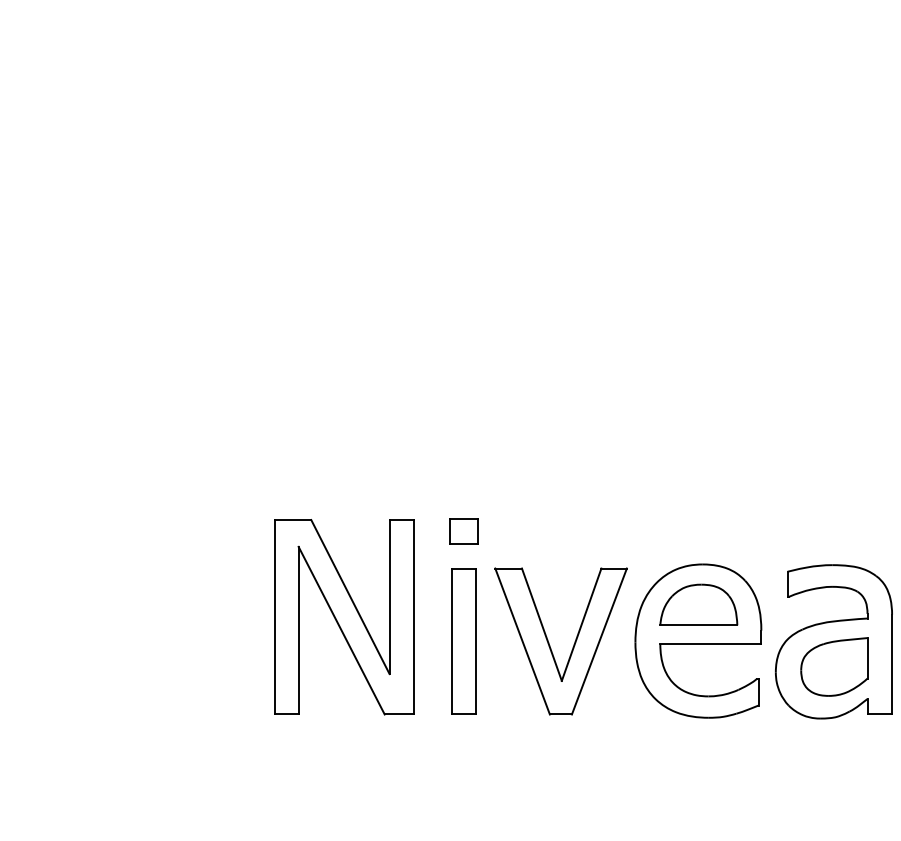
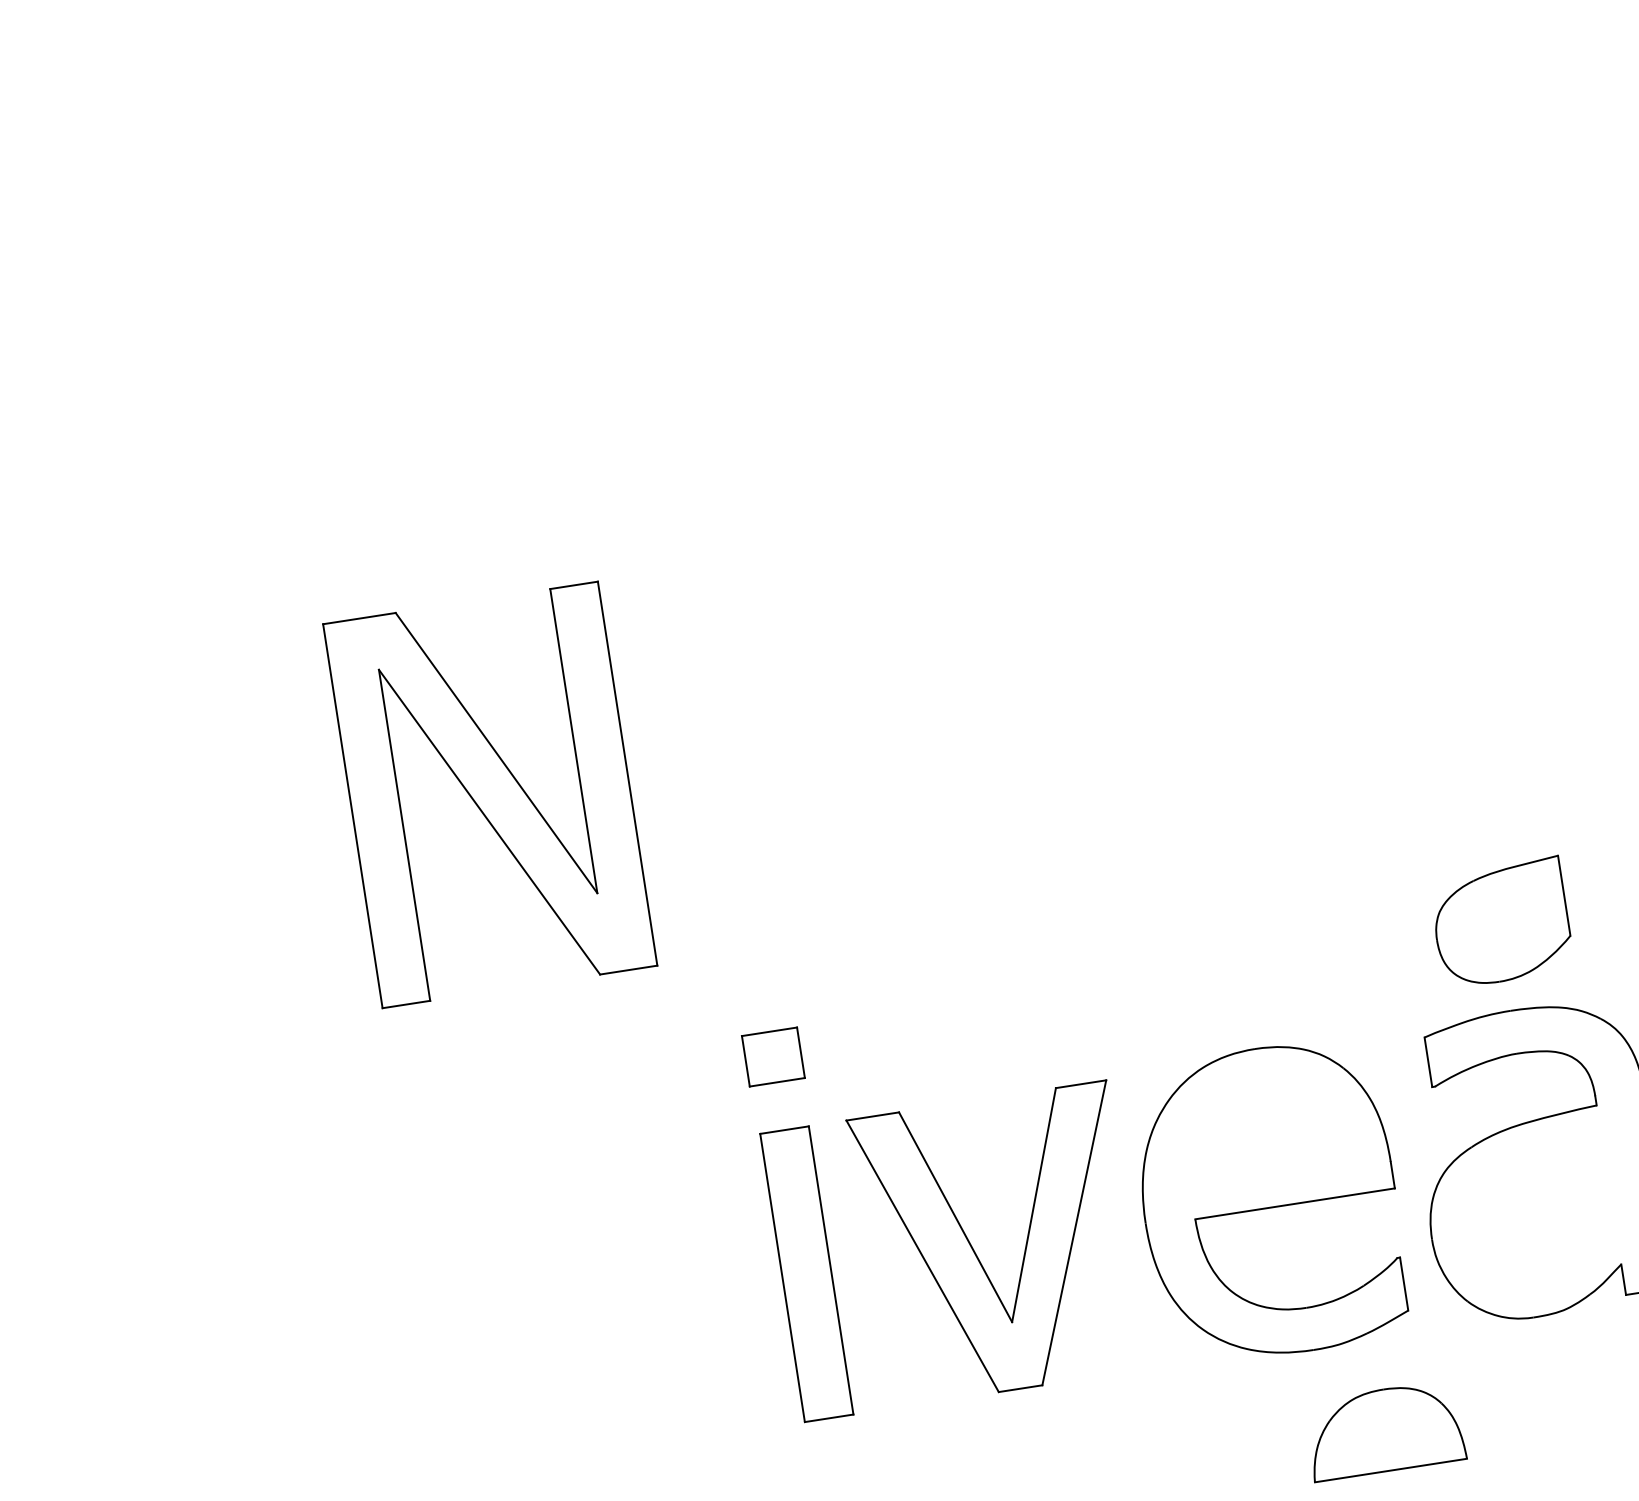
part: (698, 604) -> (1383, 1429), moved
part: (344, 617) -> (491, 795), moved
part: (834, 666) -> (1501, 921), moved

